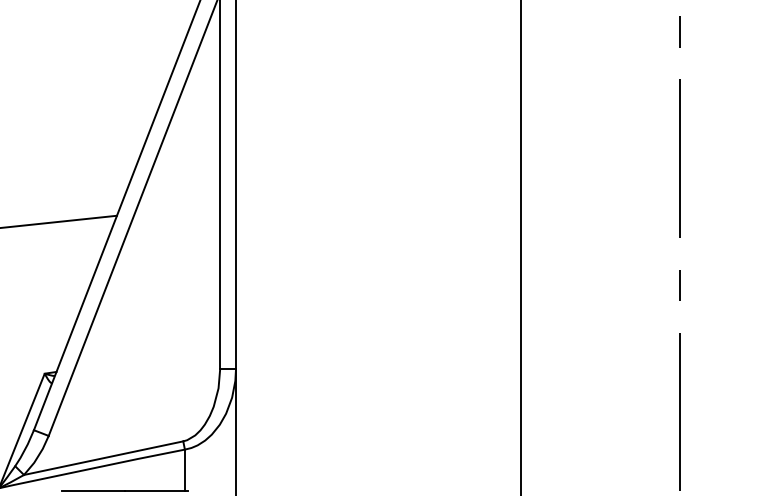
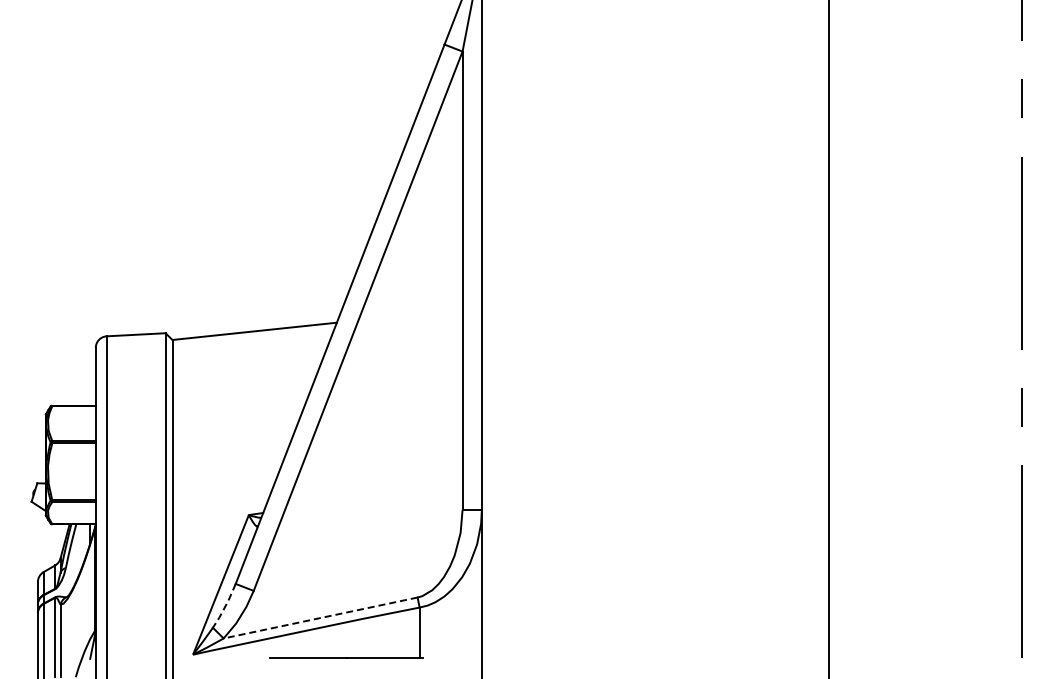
line: (25, 448) -> (225, 606), solid -> dashed
line: (103, 458) -> (320, 618), solid -> dashed

